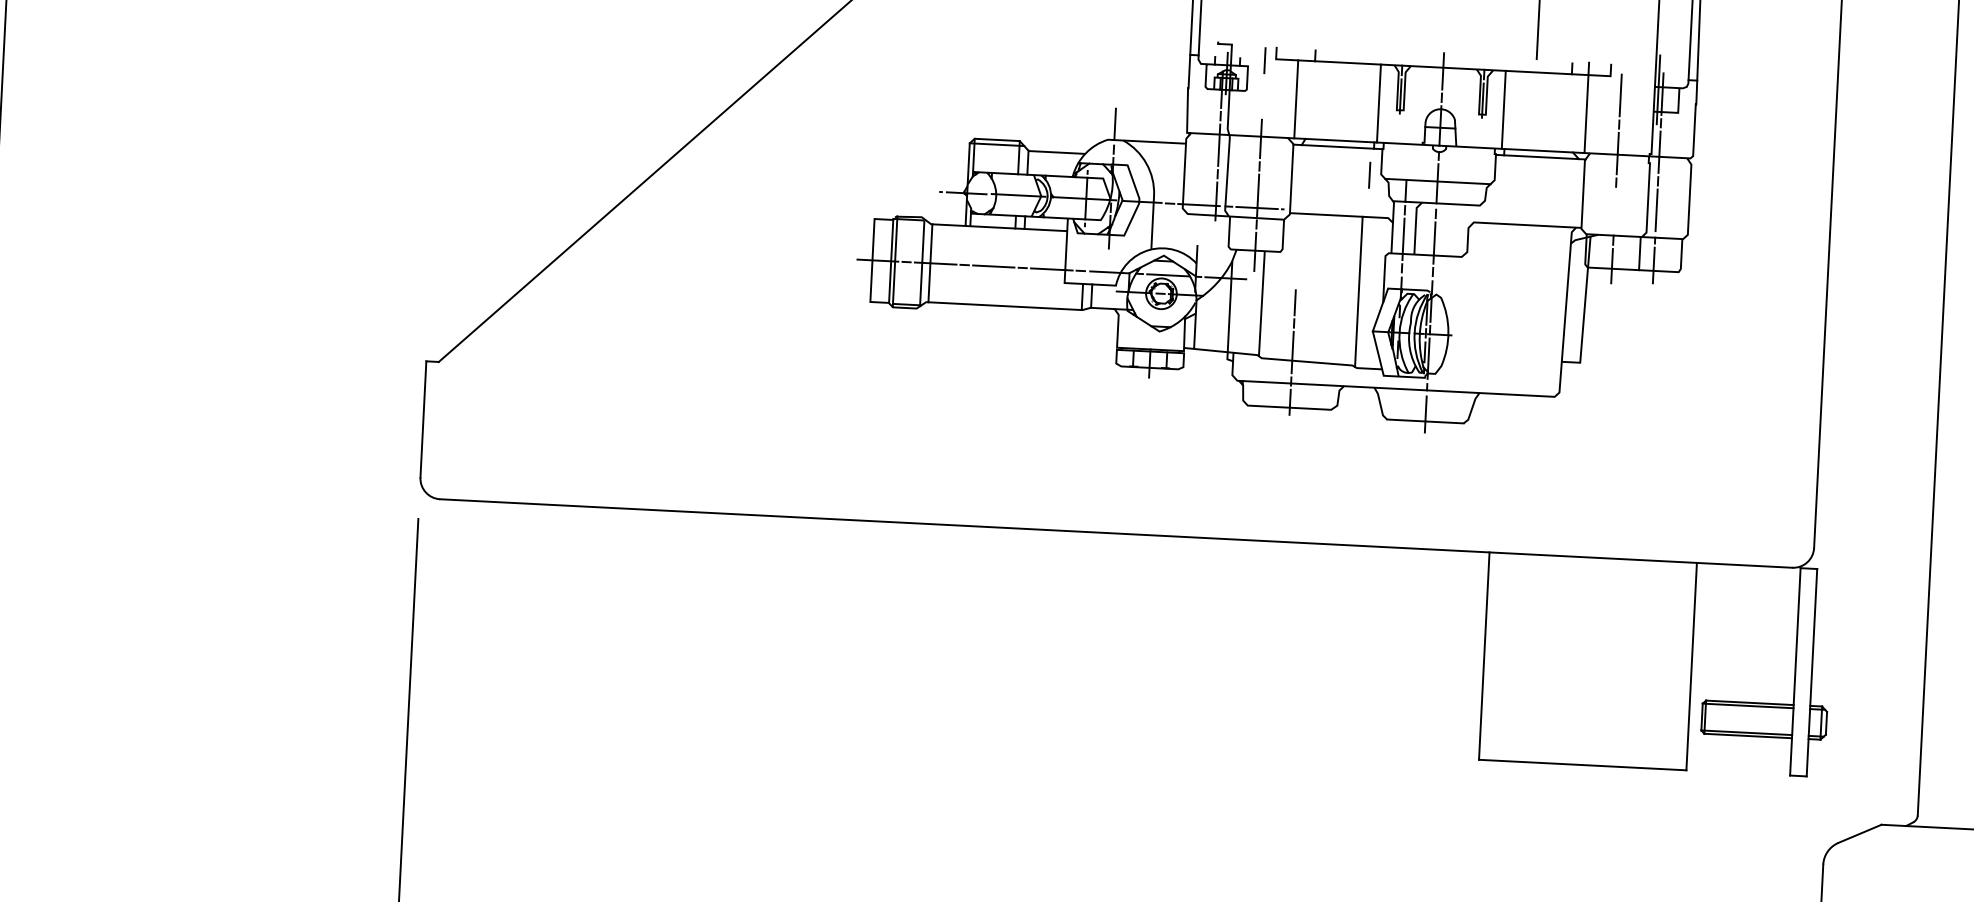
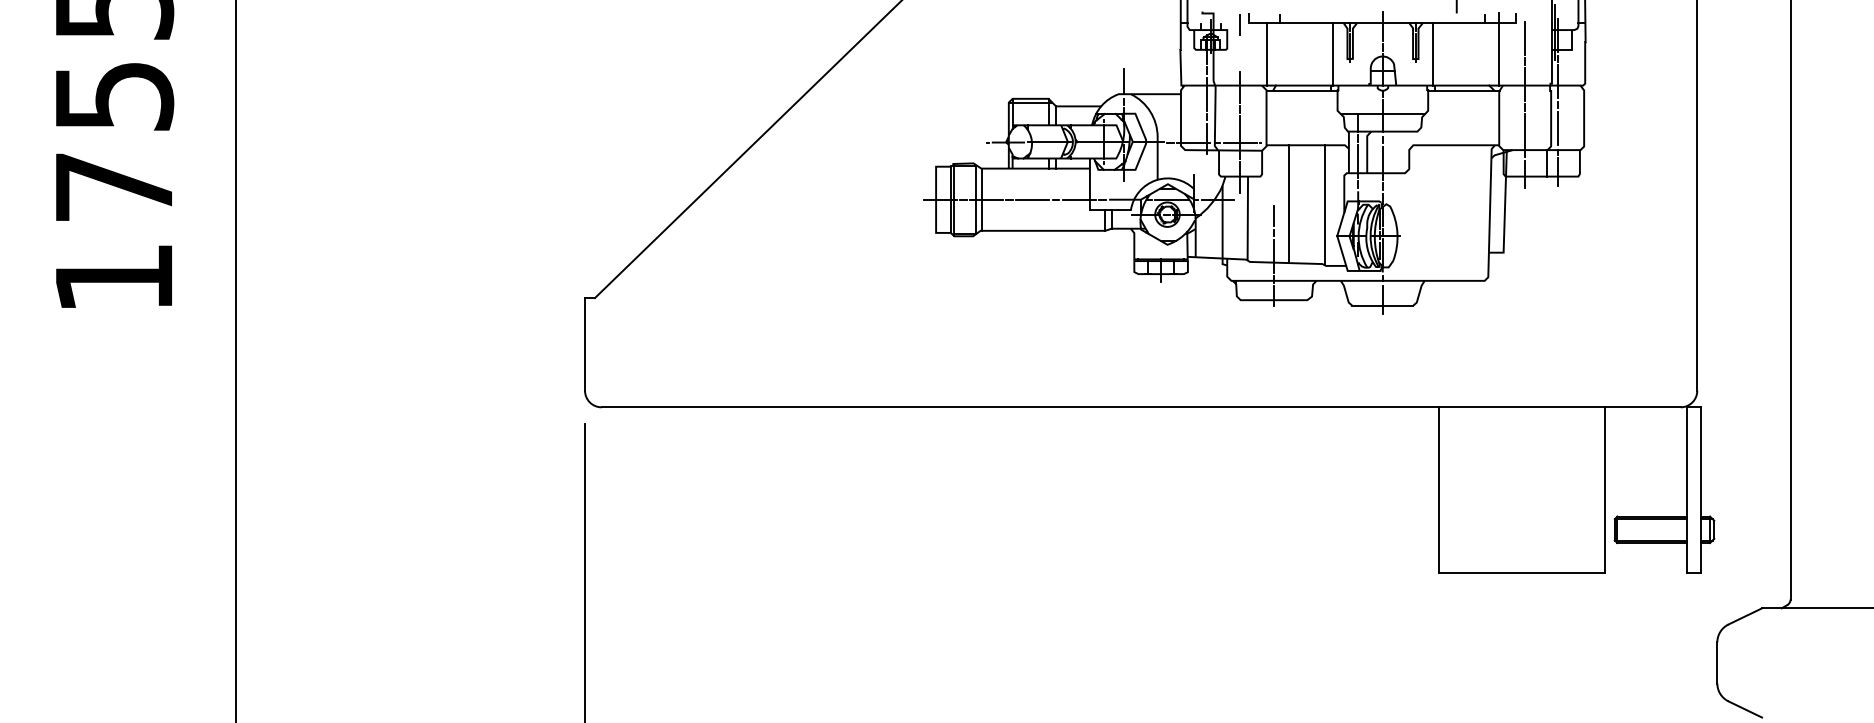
line: (1368, 174) -> (1327, 111), removed
line: (1615, 211) -> (1525, 130), added
line: (1313, 288) -> (1288, 204), added

